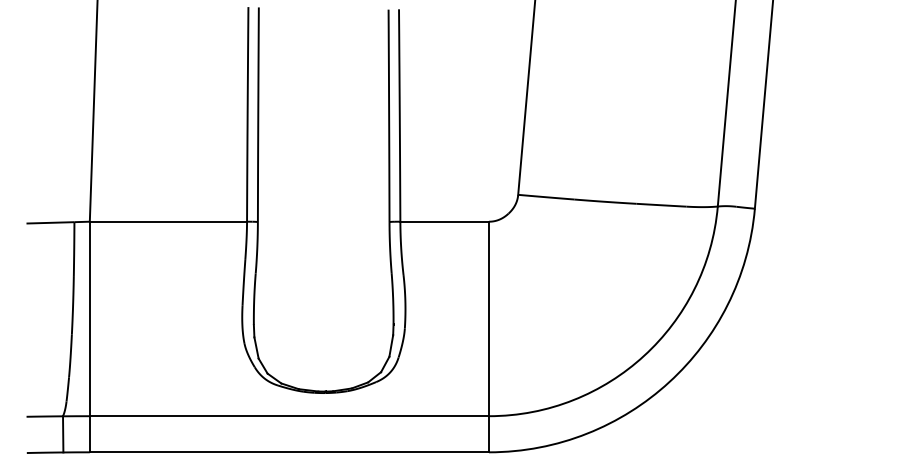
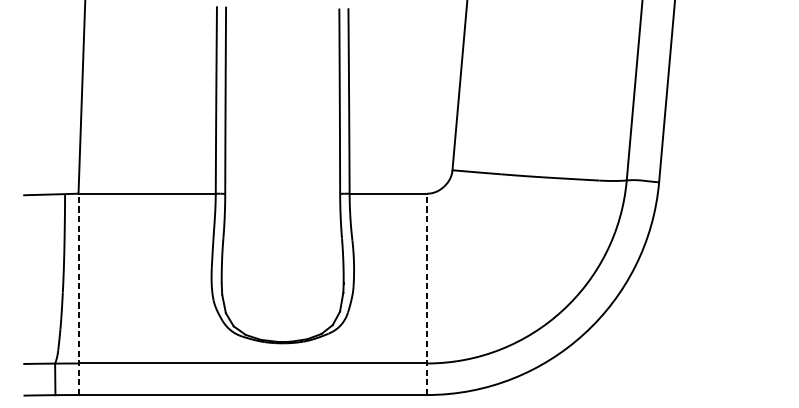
line: (89, 336) -> (78, 293), solid -> dashed
line: (489, 336) -> (427, 293), solid -> dashed

